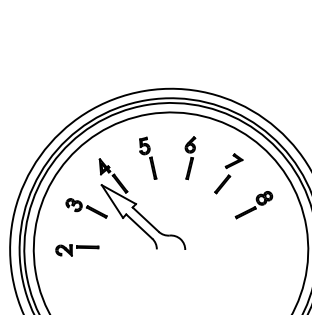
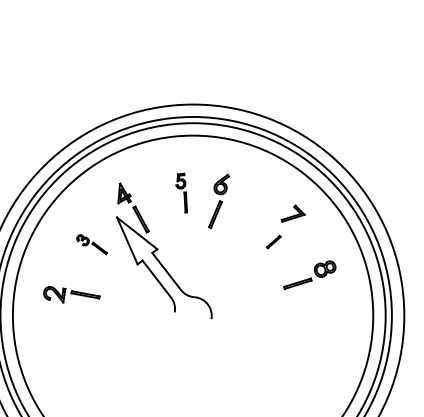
part: (190, 157) -> (218, 200), moved
part: (147, 158) -> (181, 192), size x0.7
part: (222, 183) -> (273, 241), size x0.6
part: (85, 208) -> (91, 244), size x0.6

